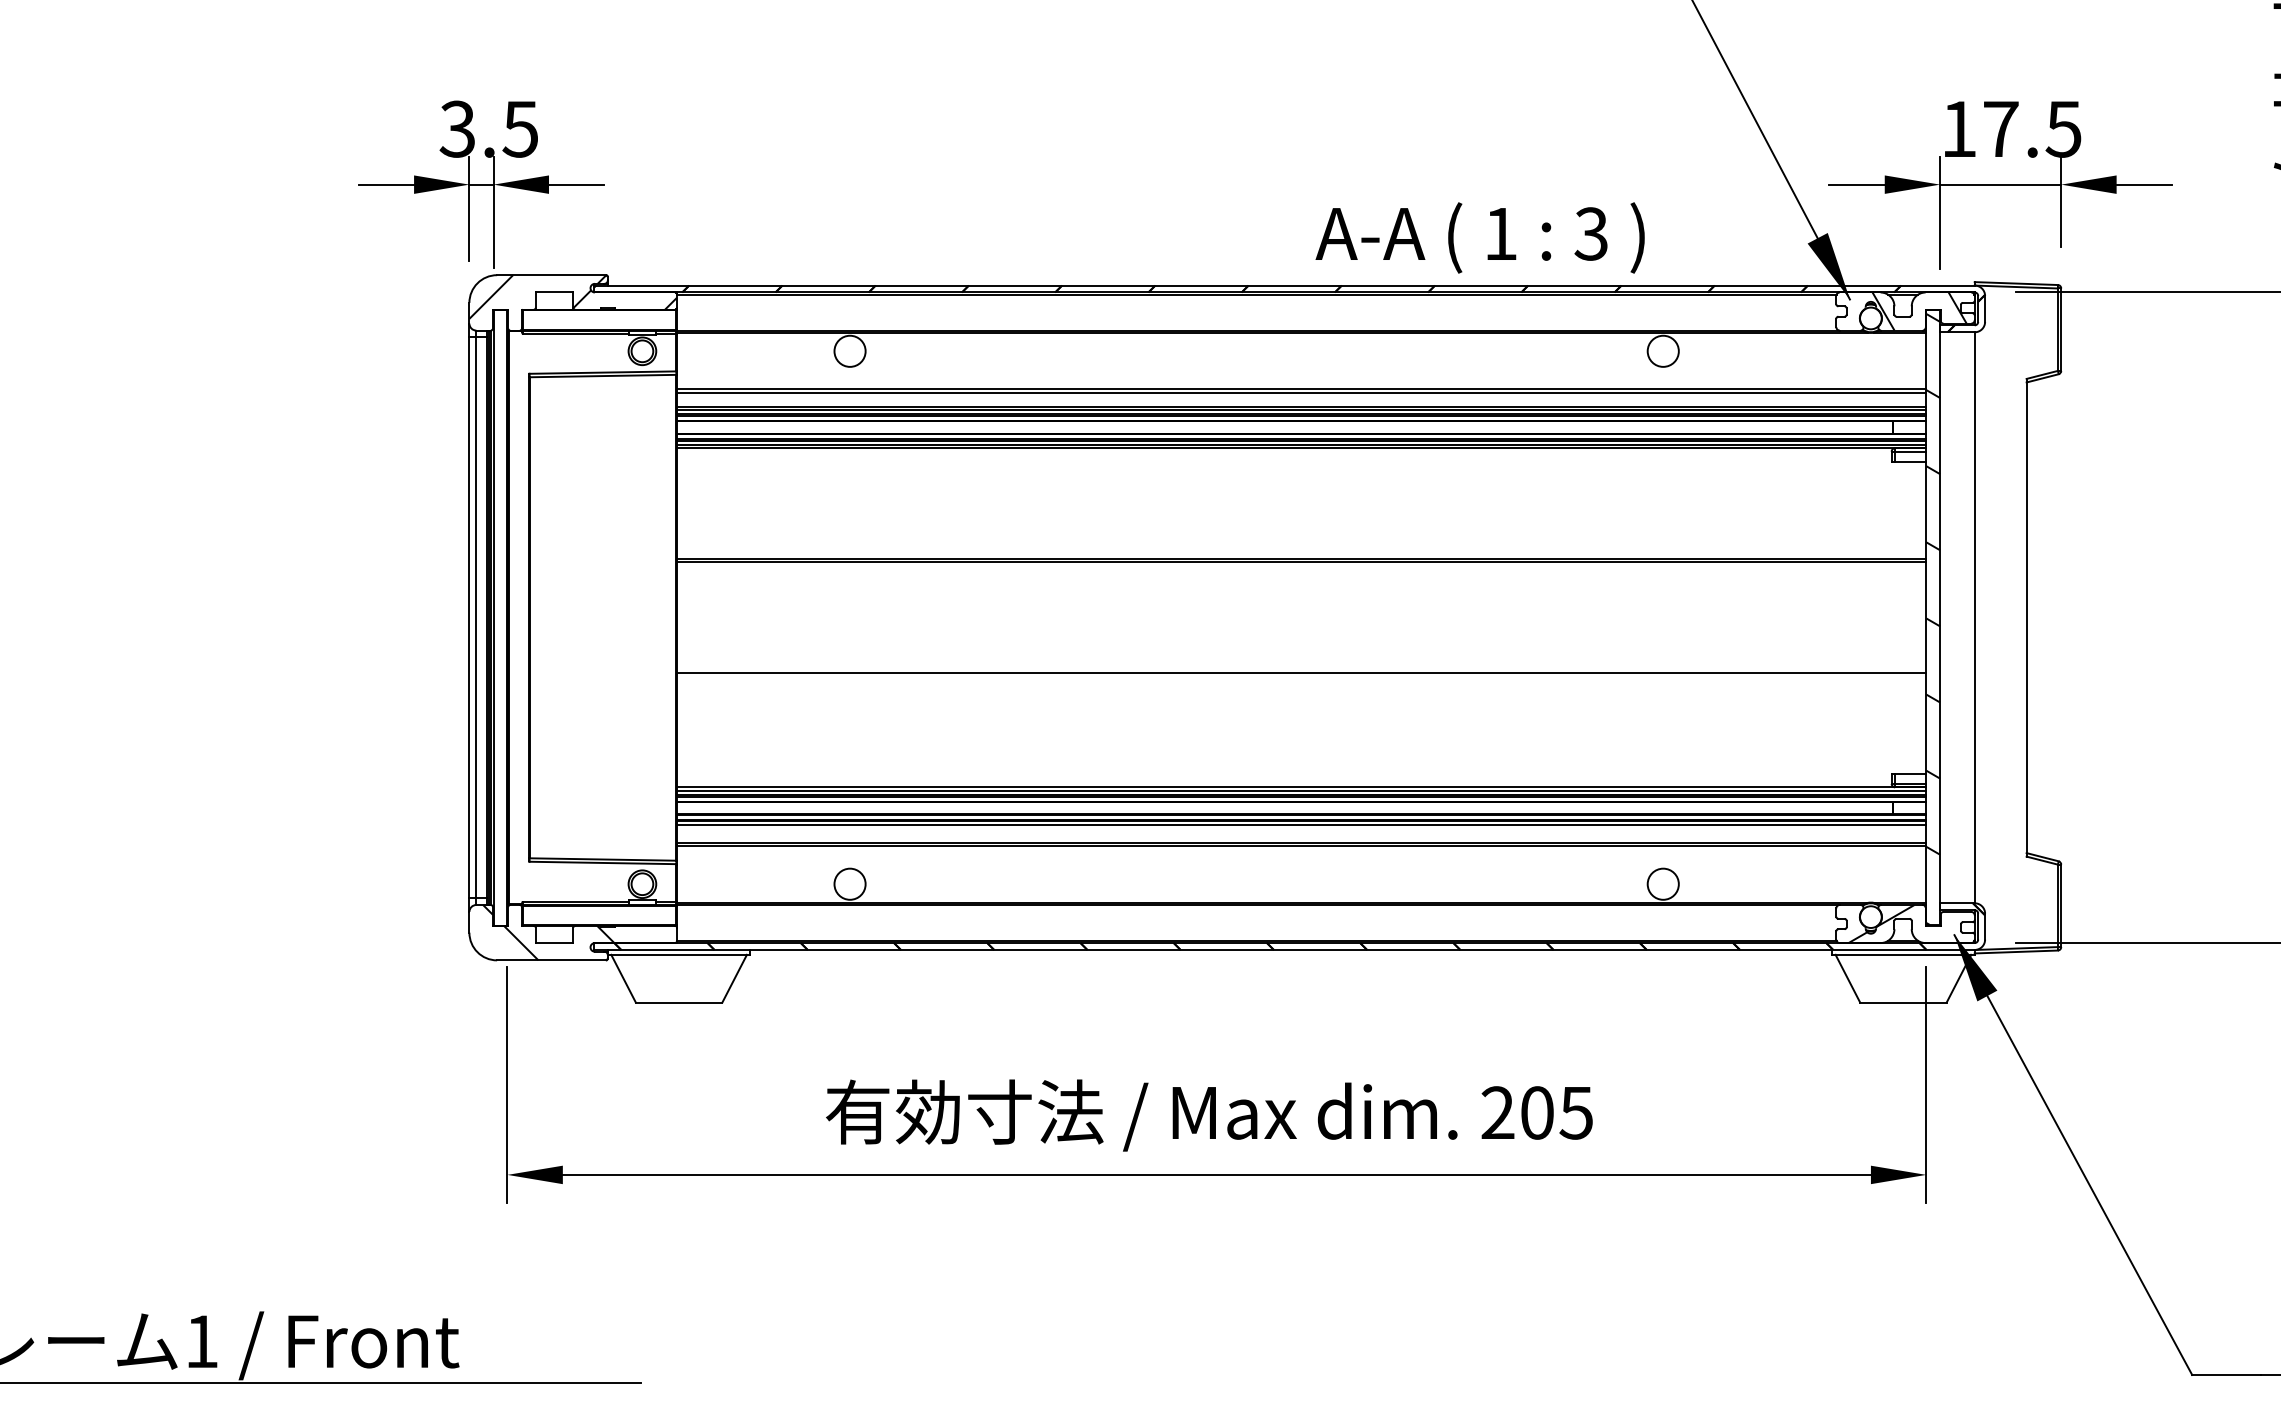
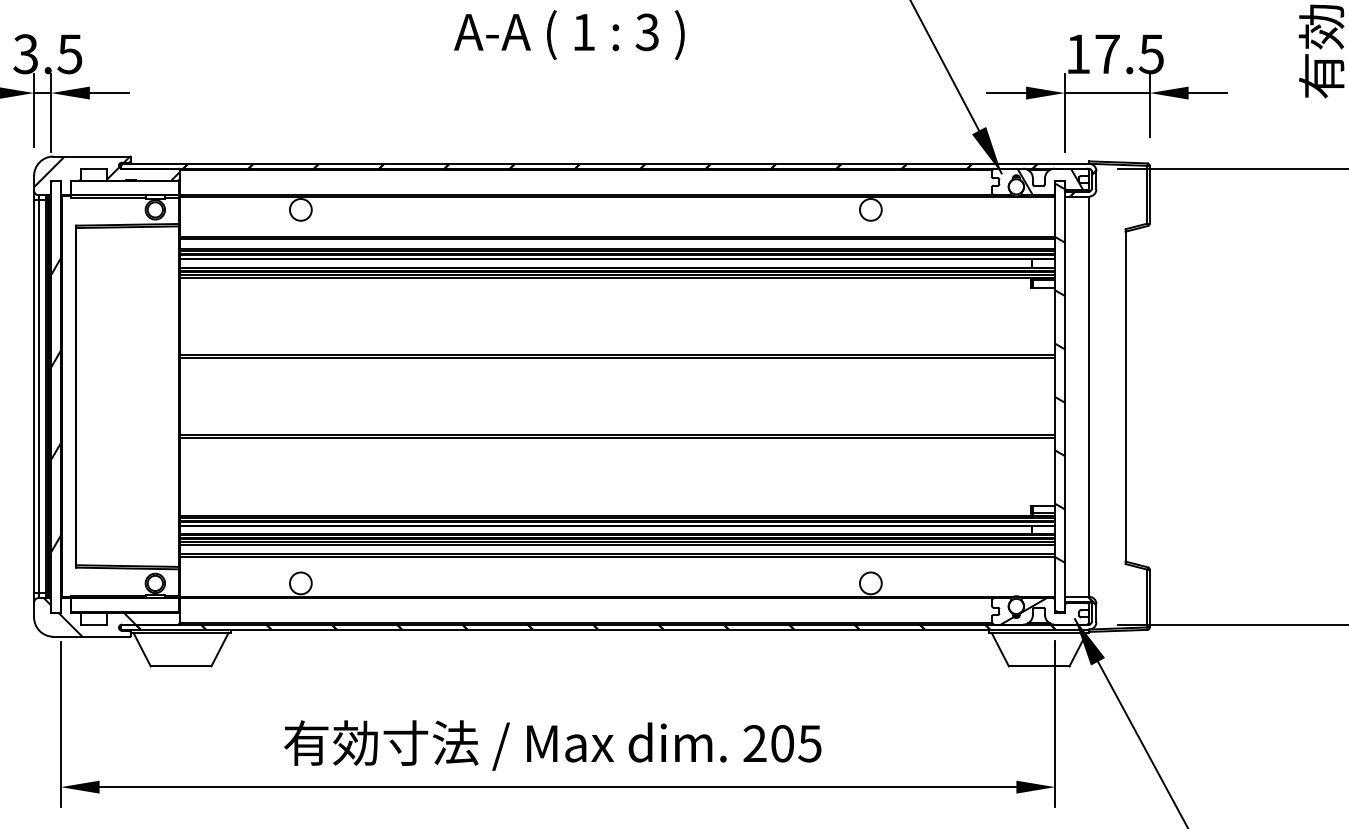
text: (1479, 237) -> (568, 34), moved
hatch: (500, 574) -> (55, 366), added
line: (1301, 676) -> (617, 437), added
line: (1301, 828) -> (617, 544), added

